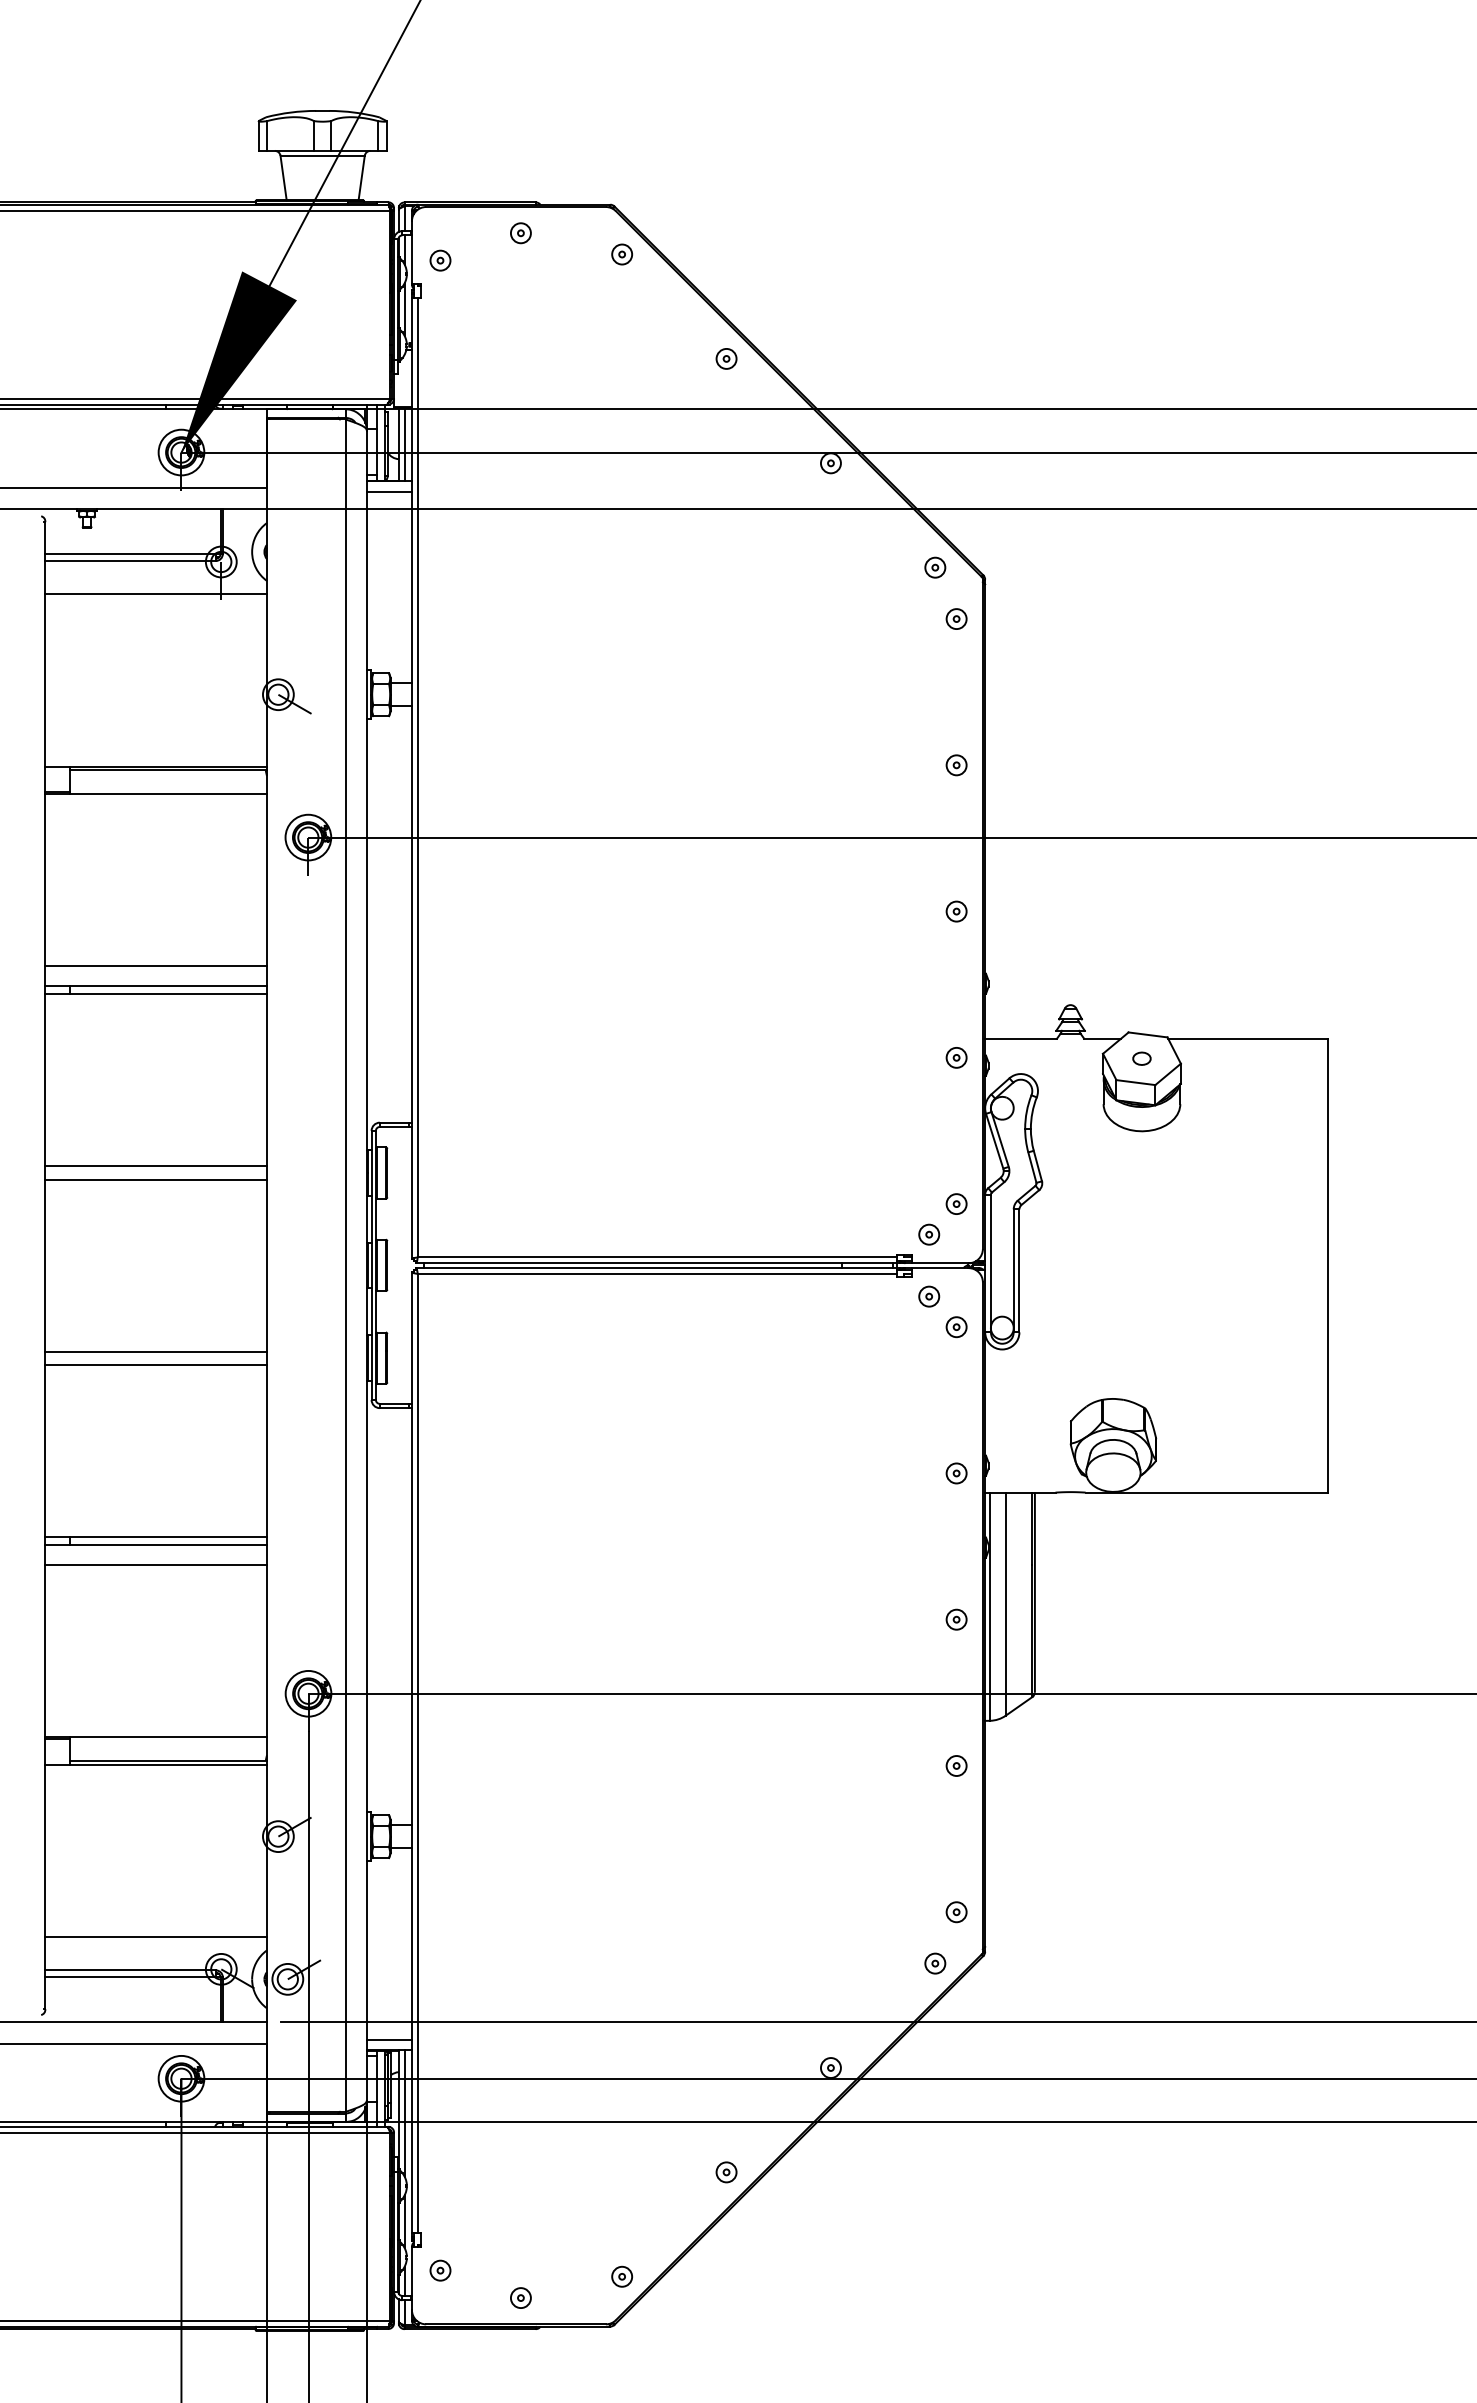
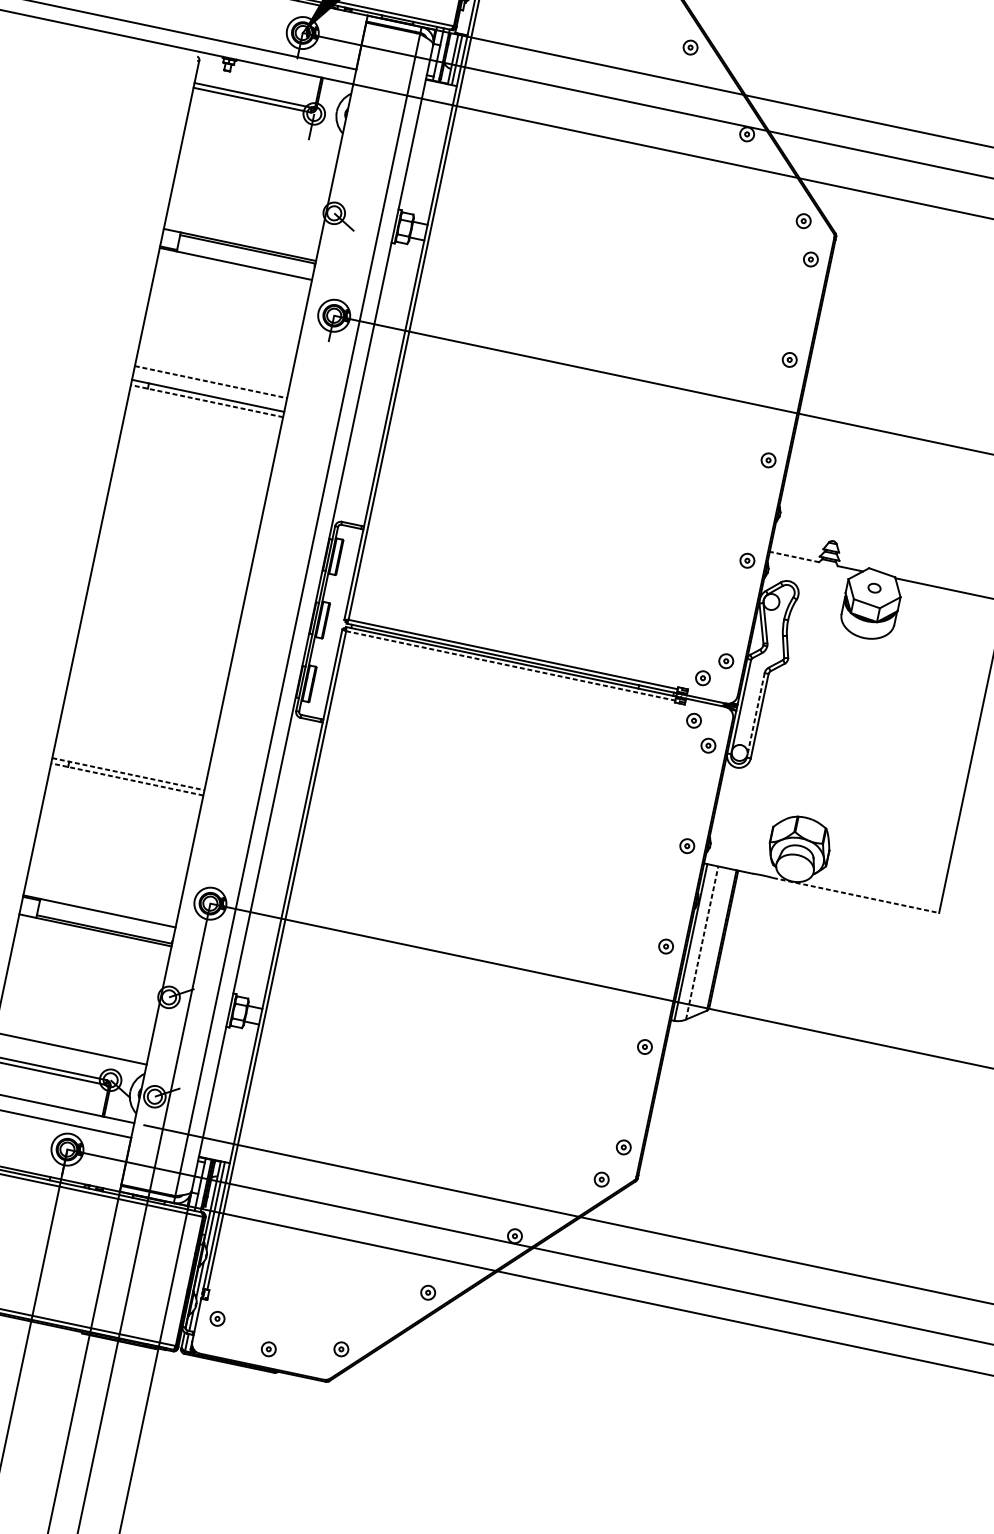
line: (388, 491) -> (439, 89), removed
line: (155, 594) -> (264, 126), removed
line: (156, 966) -> (211, 382), solid -> dashed
line: (156, 994) -> (207, 401), solid -> dashed
line: (1021, 1038) -> (794, 556), solid -> dashed
line: (155, 1166) -> (181, 519), removed
line: (155, 1179) -> (179, 528), removed
line: (1013, 1271) -> (755, 715), solid -> dashed
line: (657, 1273) -> (510, 665), solid -> dashed
line: (155, 1351) -> (154, 646), removed
line: (155, 1365) -> (152, 656), removed
line: (1206, 1492) -> (856, 895), solid -> dashed
line: (156, 1537) -> (128, 774), solid -> dashed
line: (156, 1545) -> (127, 779), solid -> dashed
line: (155, 1565) -> (123, 793), removed
line: (1005, 1604) -> (701, 943), solid -> dashed
line: (388, 2039) -> (215, 1152), removed

